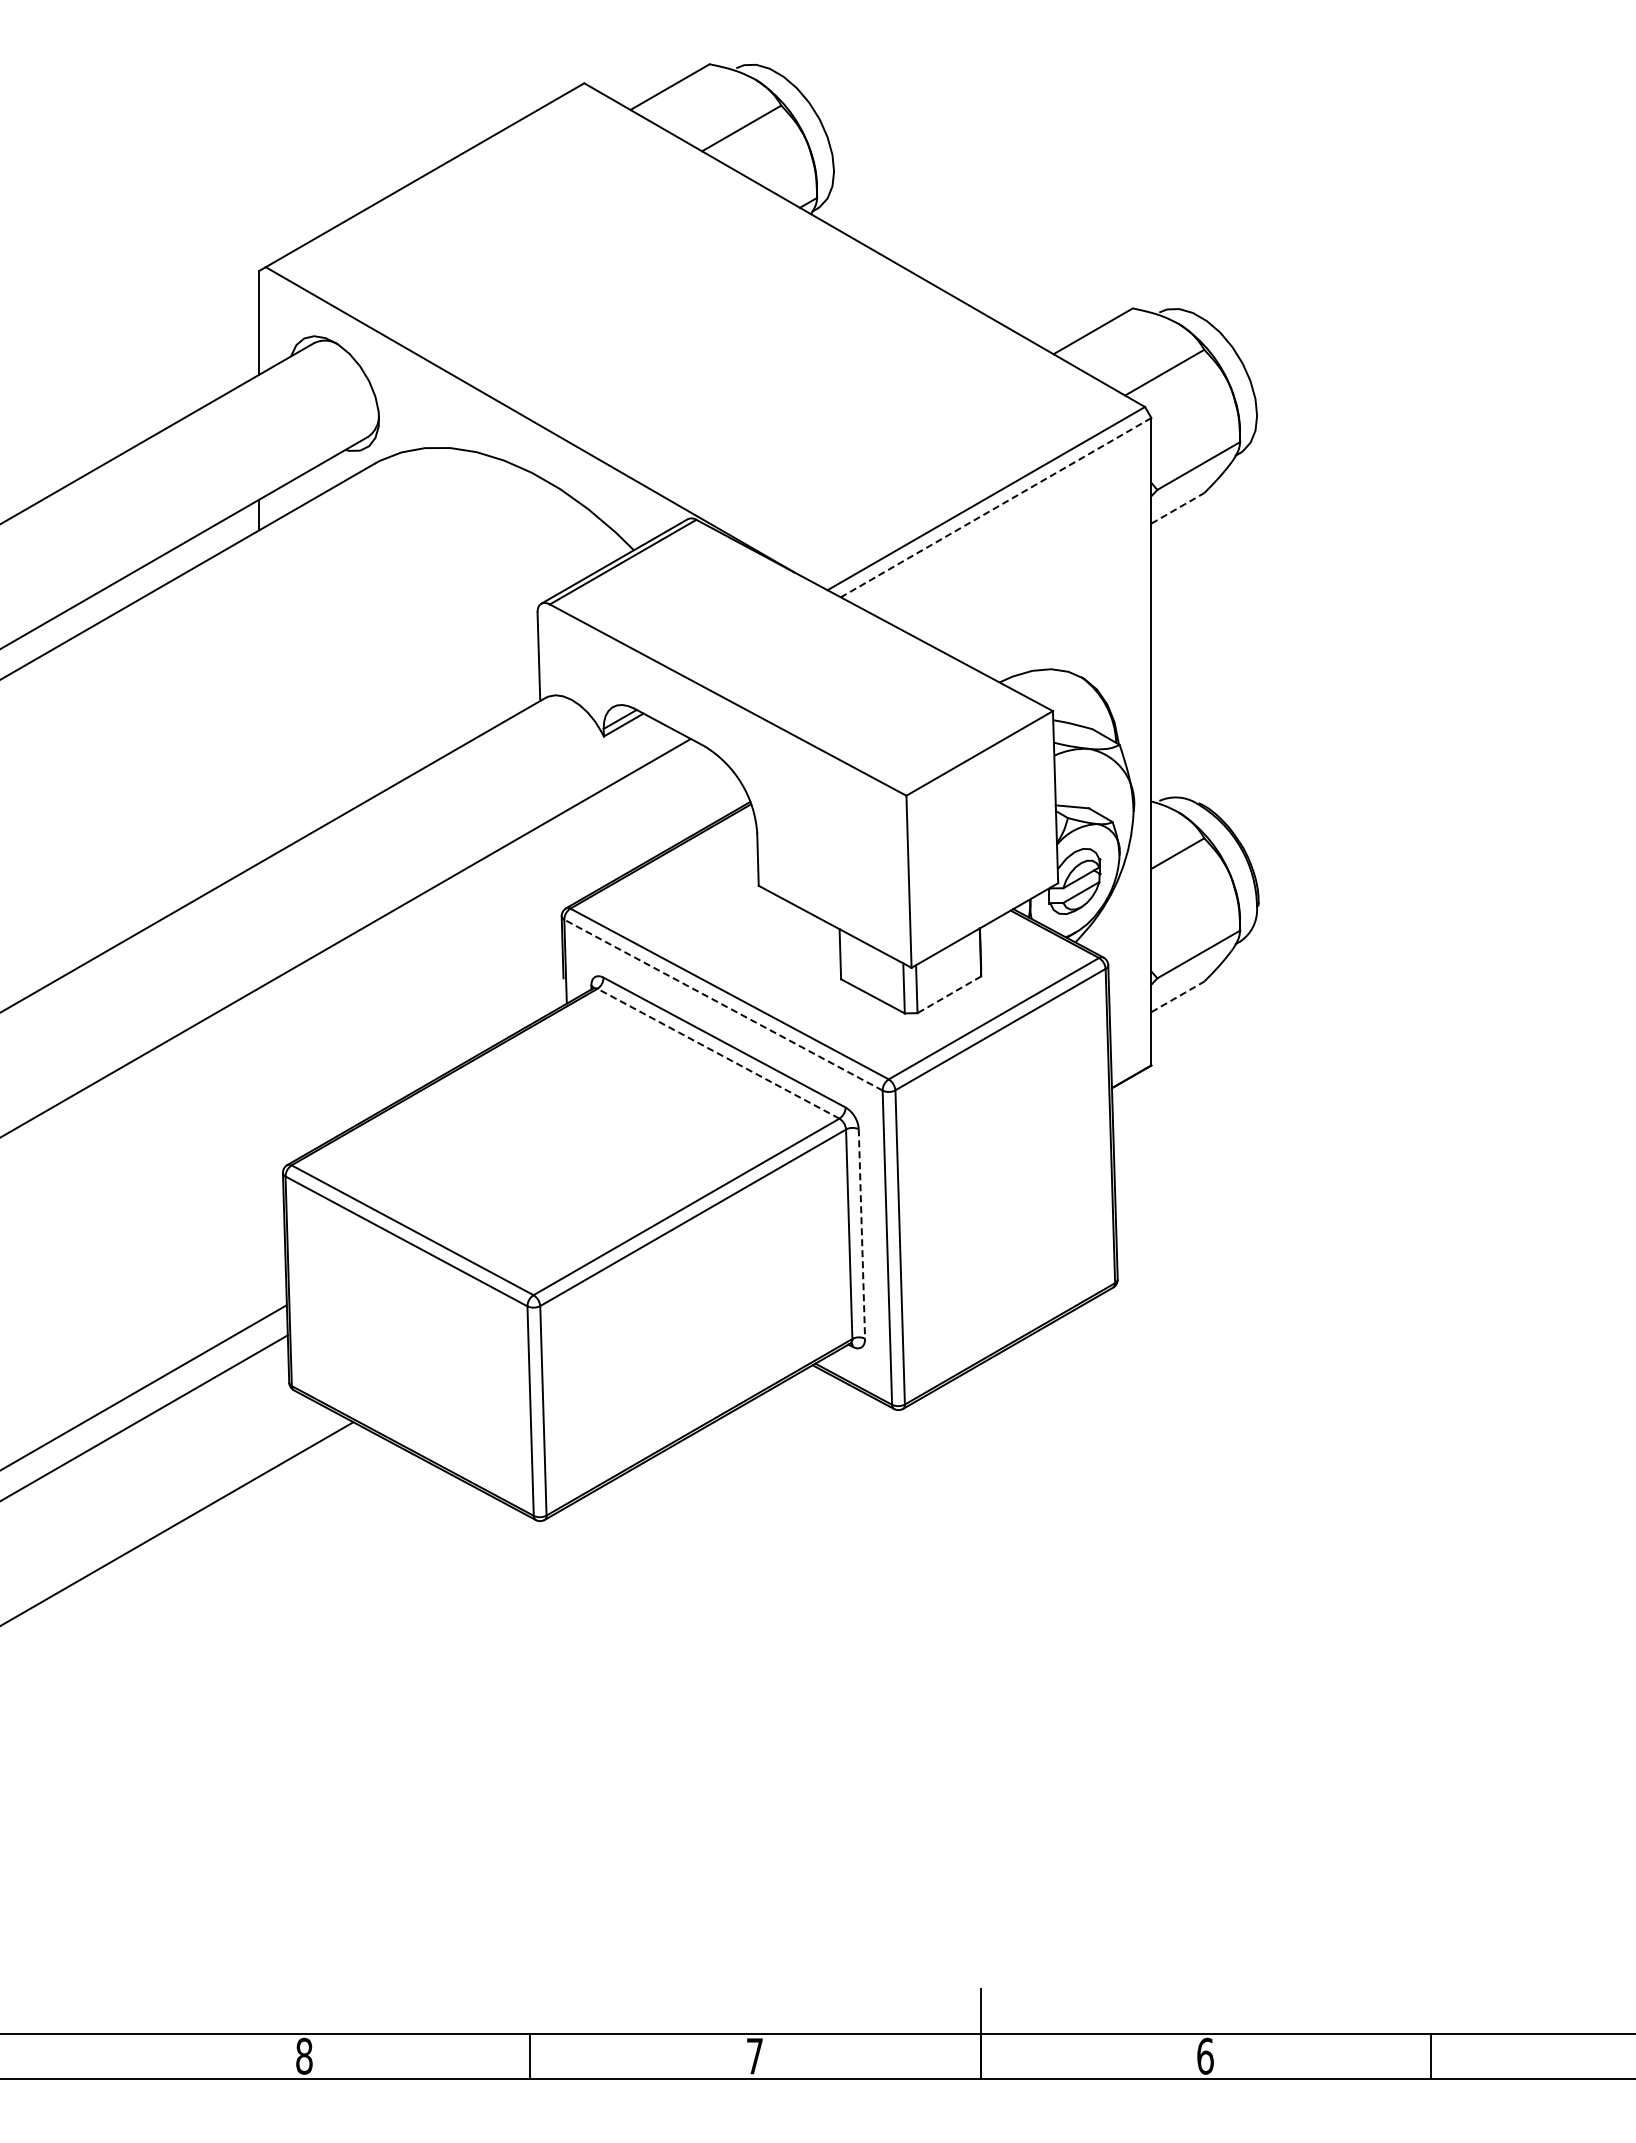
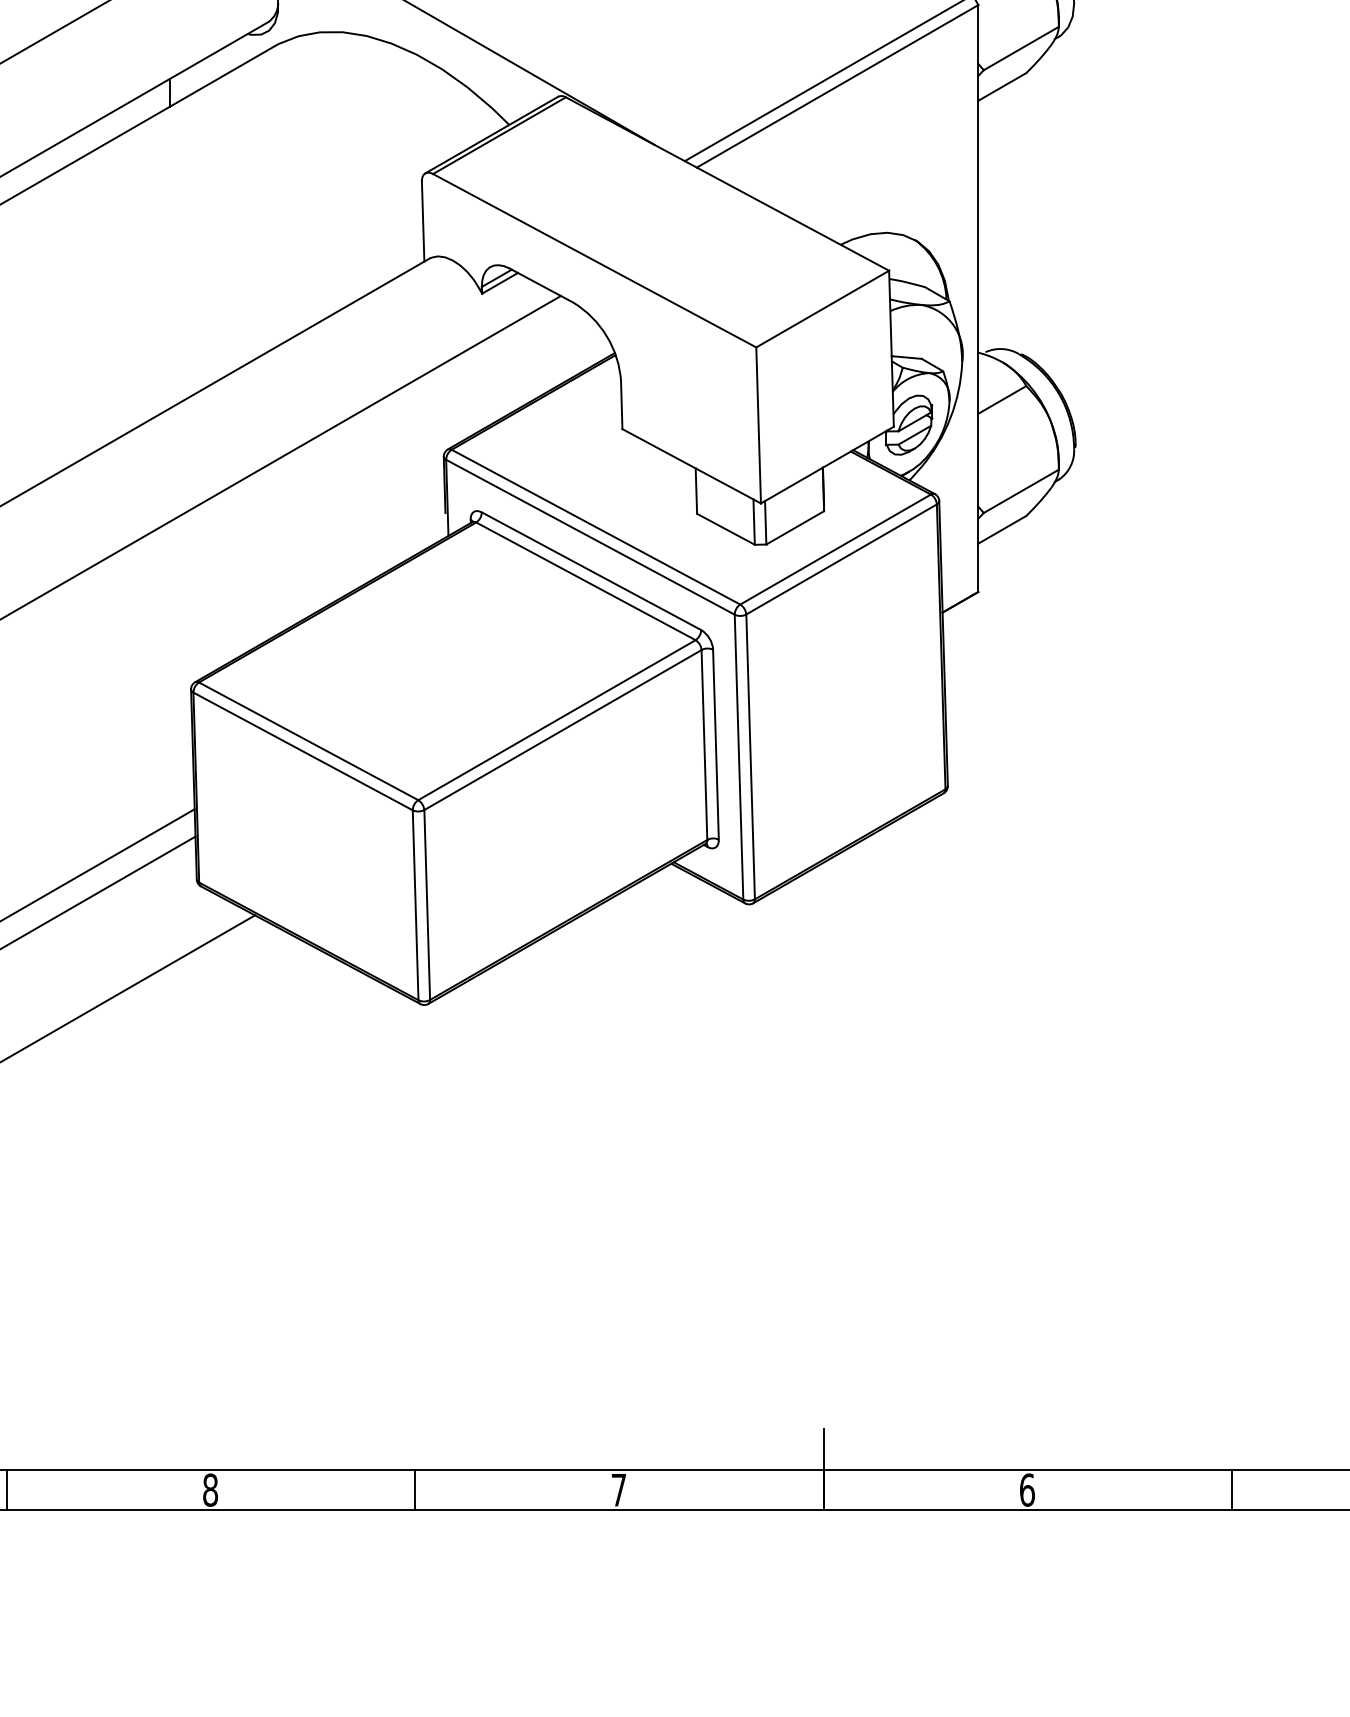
line: (995, 507) -> (837, 86), dashed -> solid
line: (1177, 508) -> (1002, 87), dashed -> solid
line: (949, 994) -> (795, 527), dashed -> solid
line: (1177, 996) -> (1002, 529), dashed -> solid
line: (723, 1005) -> (590, 537), dashed -> solid
line: (718, 1053) -> (585, 581), dashed -> solid
line: (861, 1234) -> (715, 745), dashed -> solid
line: (79, 2055) -> (6, 1489), added

